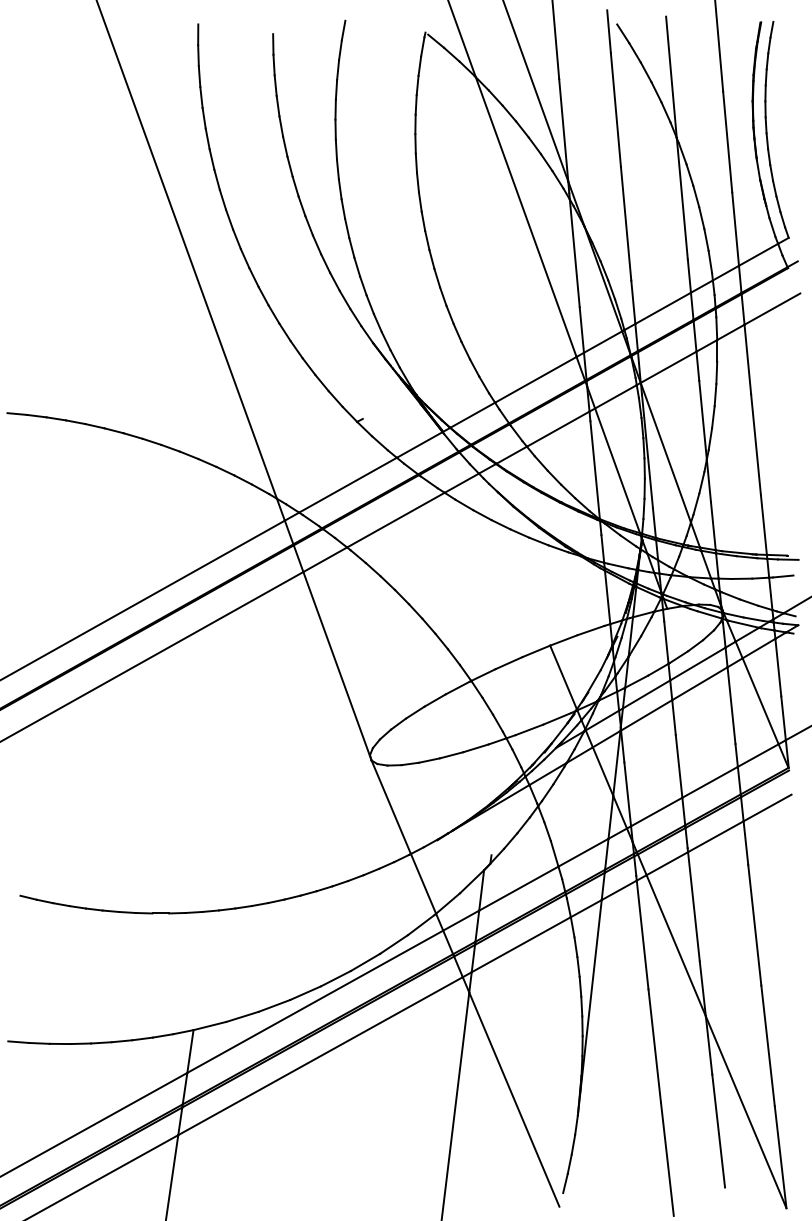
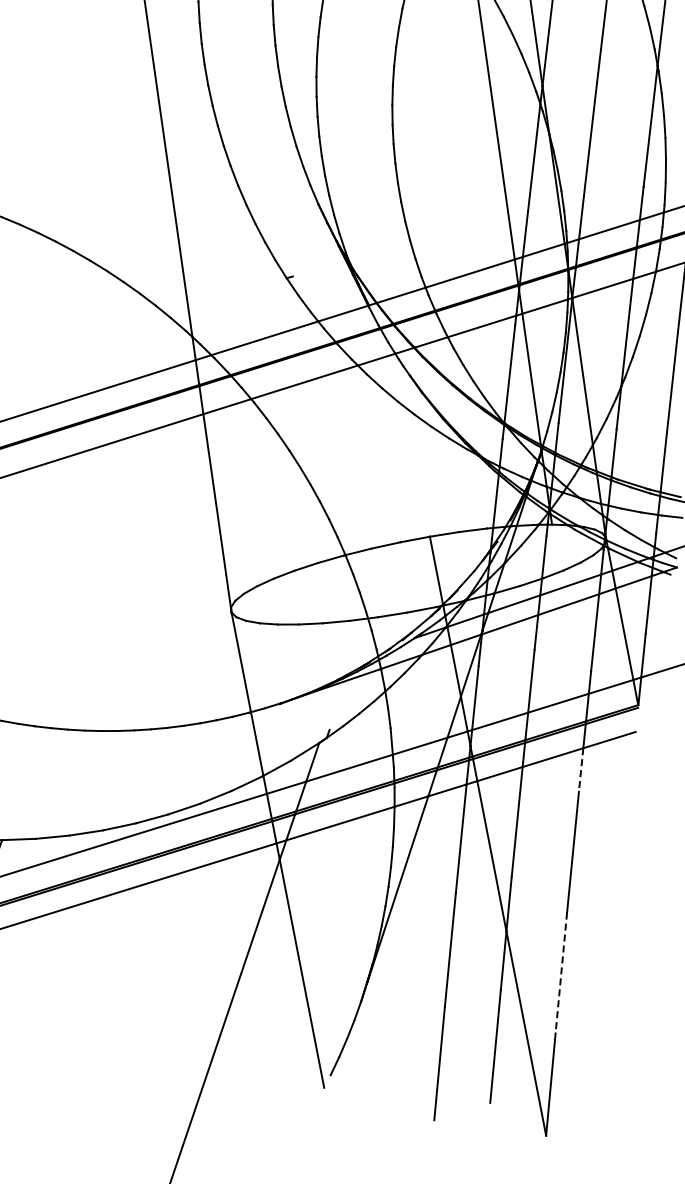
line: (745, 843) -> (580, 770), solid -> dashed
line: (768, 1045) -> (561, 972), solid -> dashed

